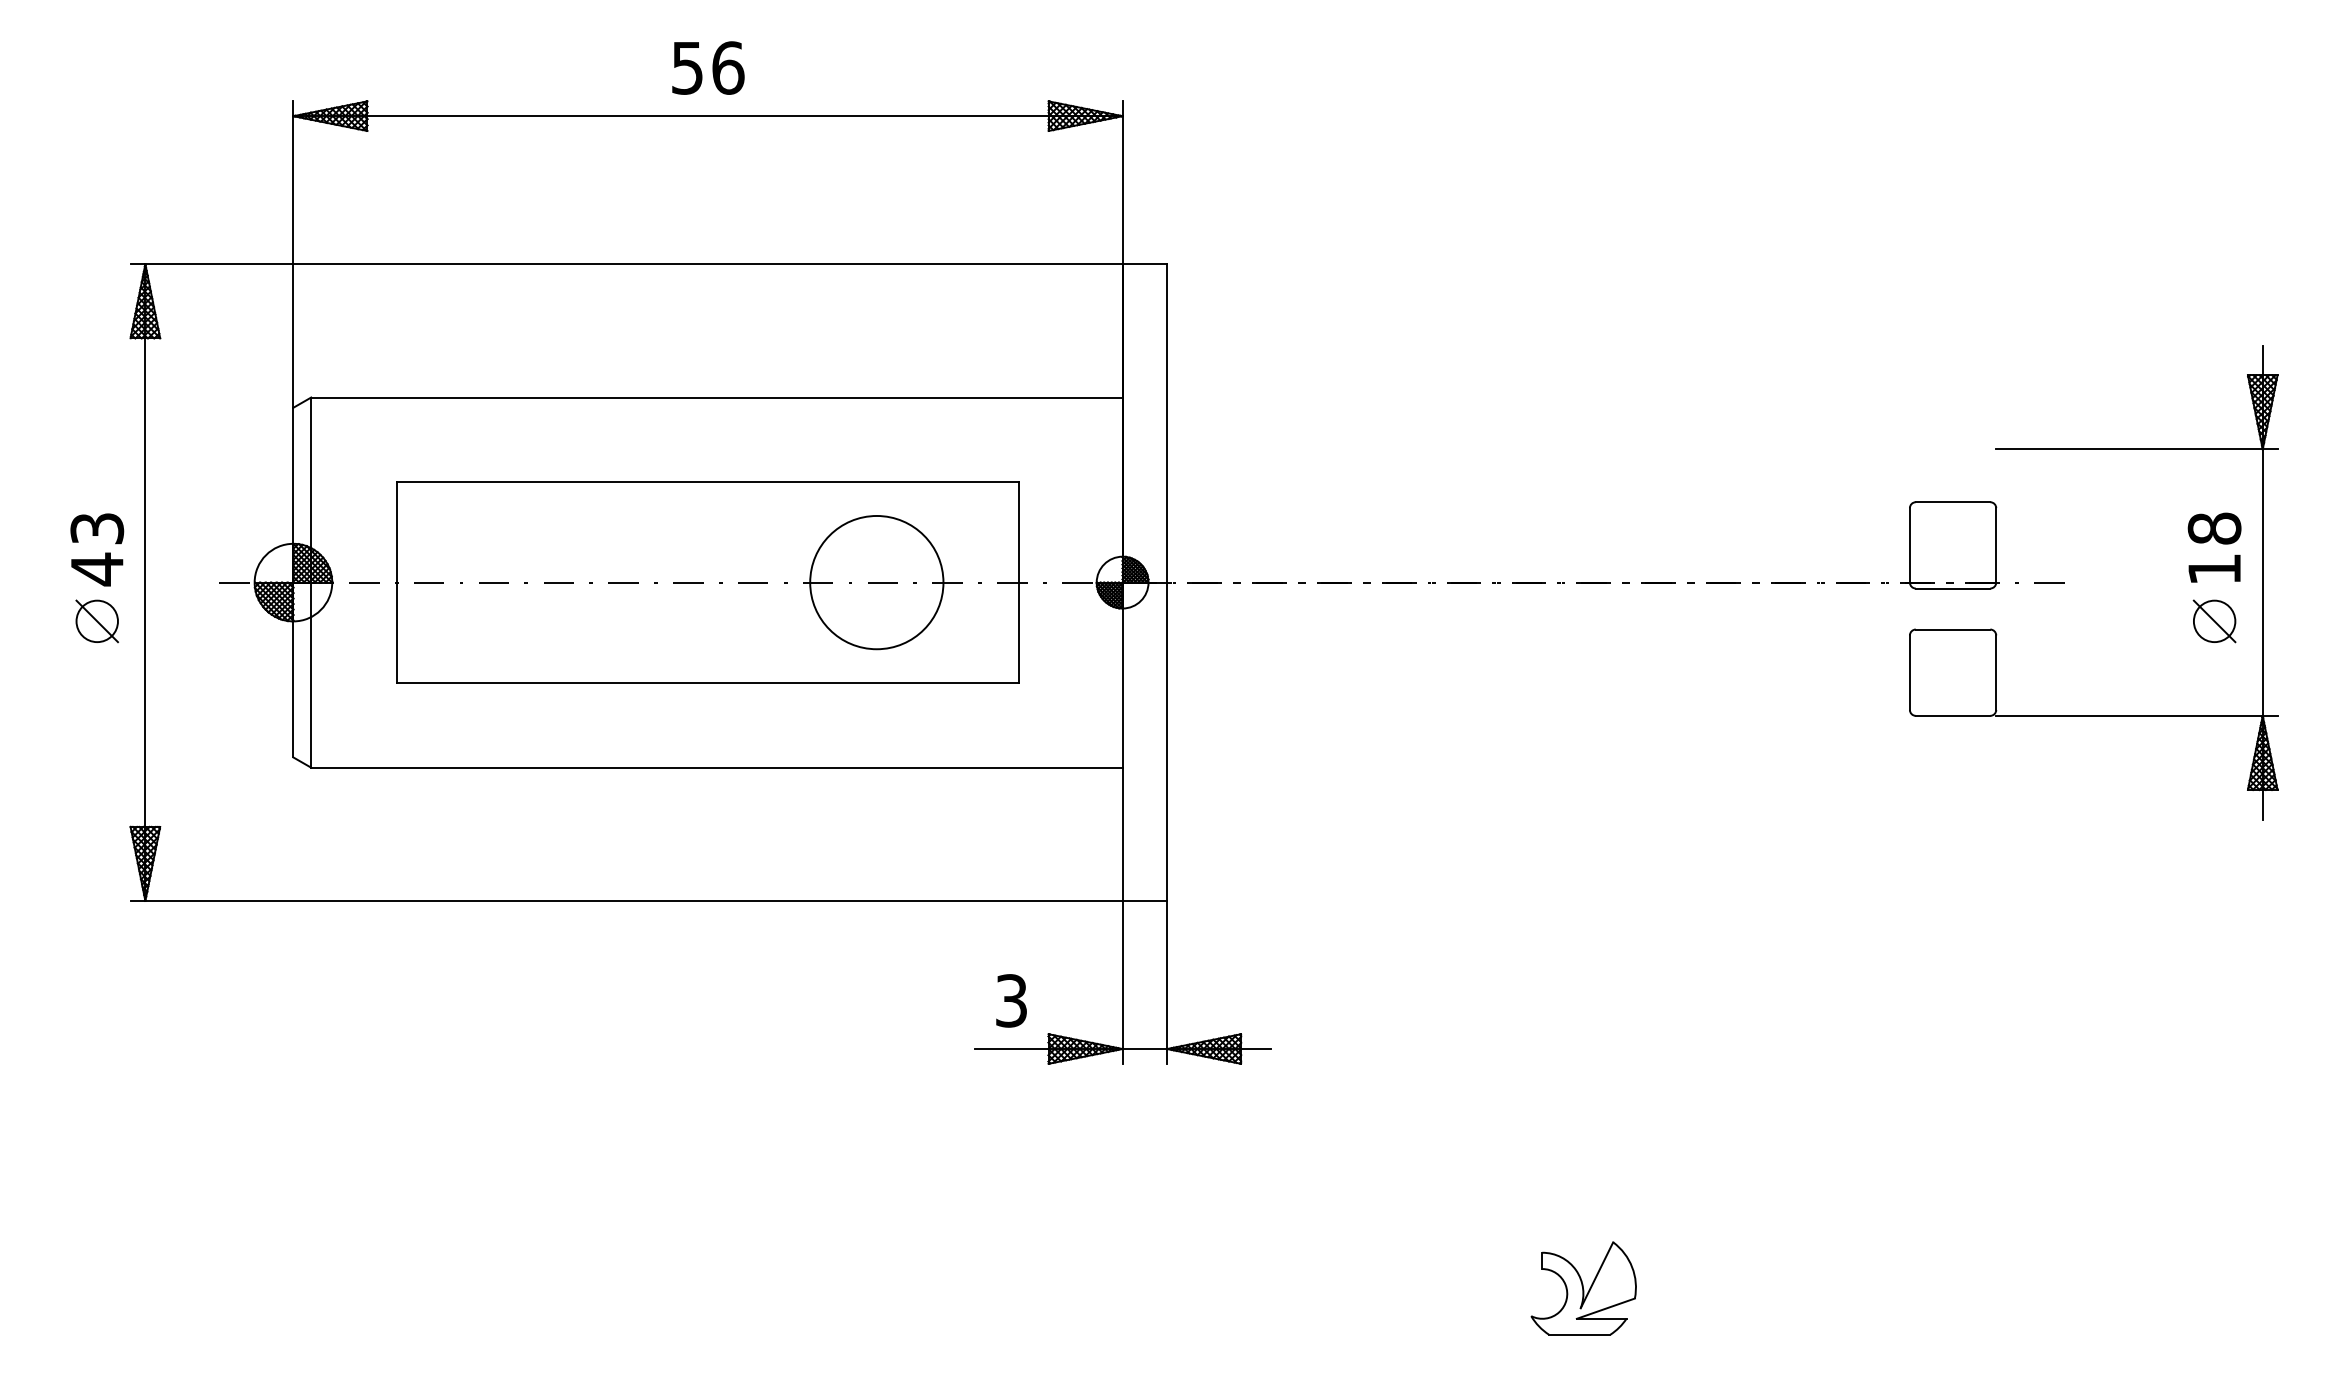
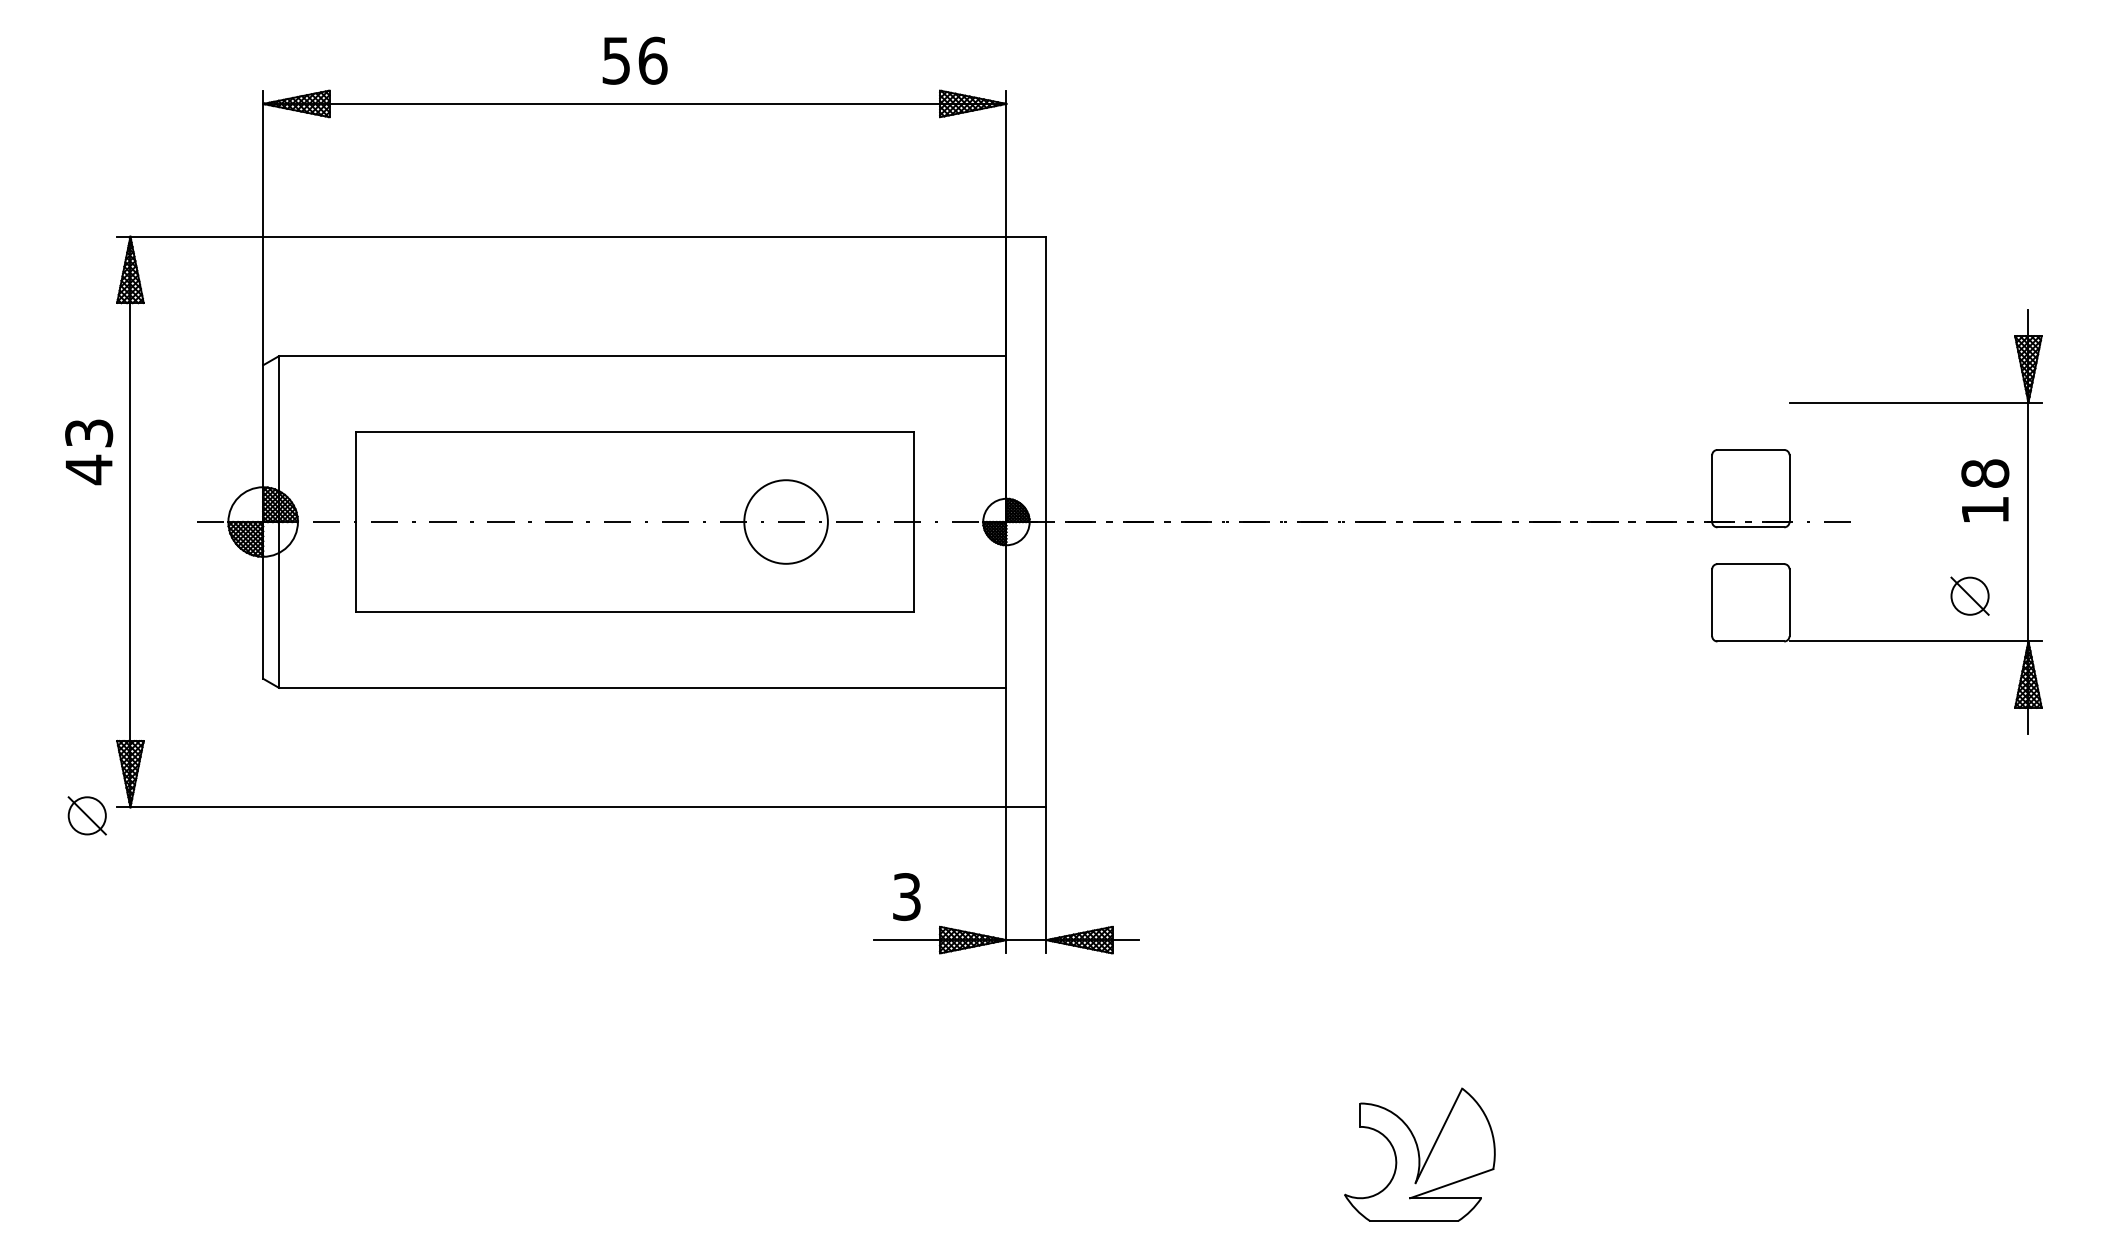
text: (97, 549) -> (89, 452), moved
circle: (876, 582) -> (785, 521), size x0.7
part: (96, 621) -> (86, 815), moved
part: (2214, 621) -> (1969, 596), moved
part: (1583, 1288) -> (1419, 1154), size x1.6

